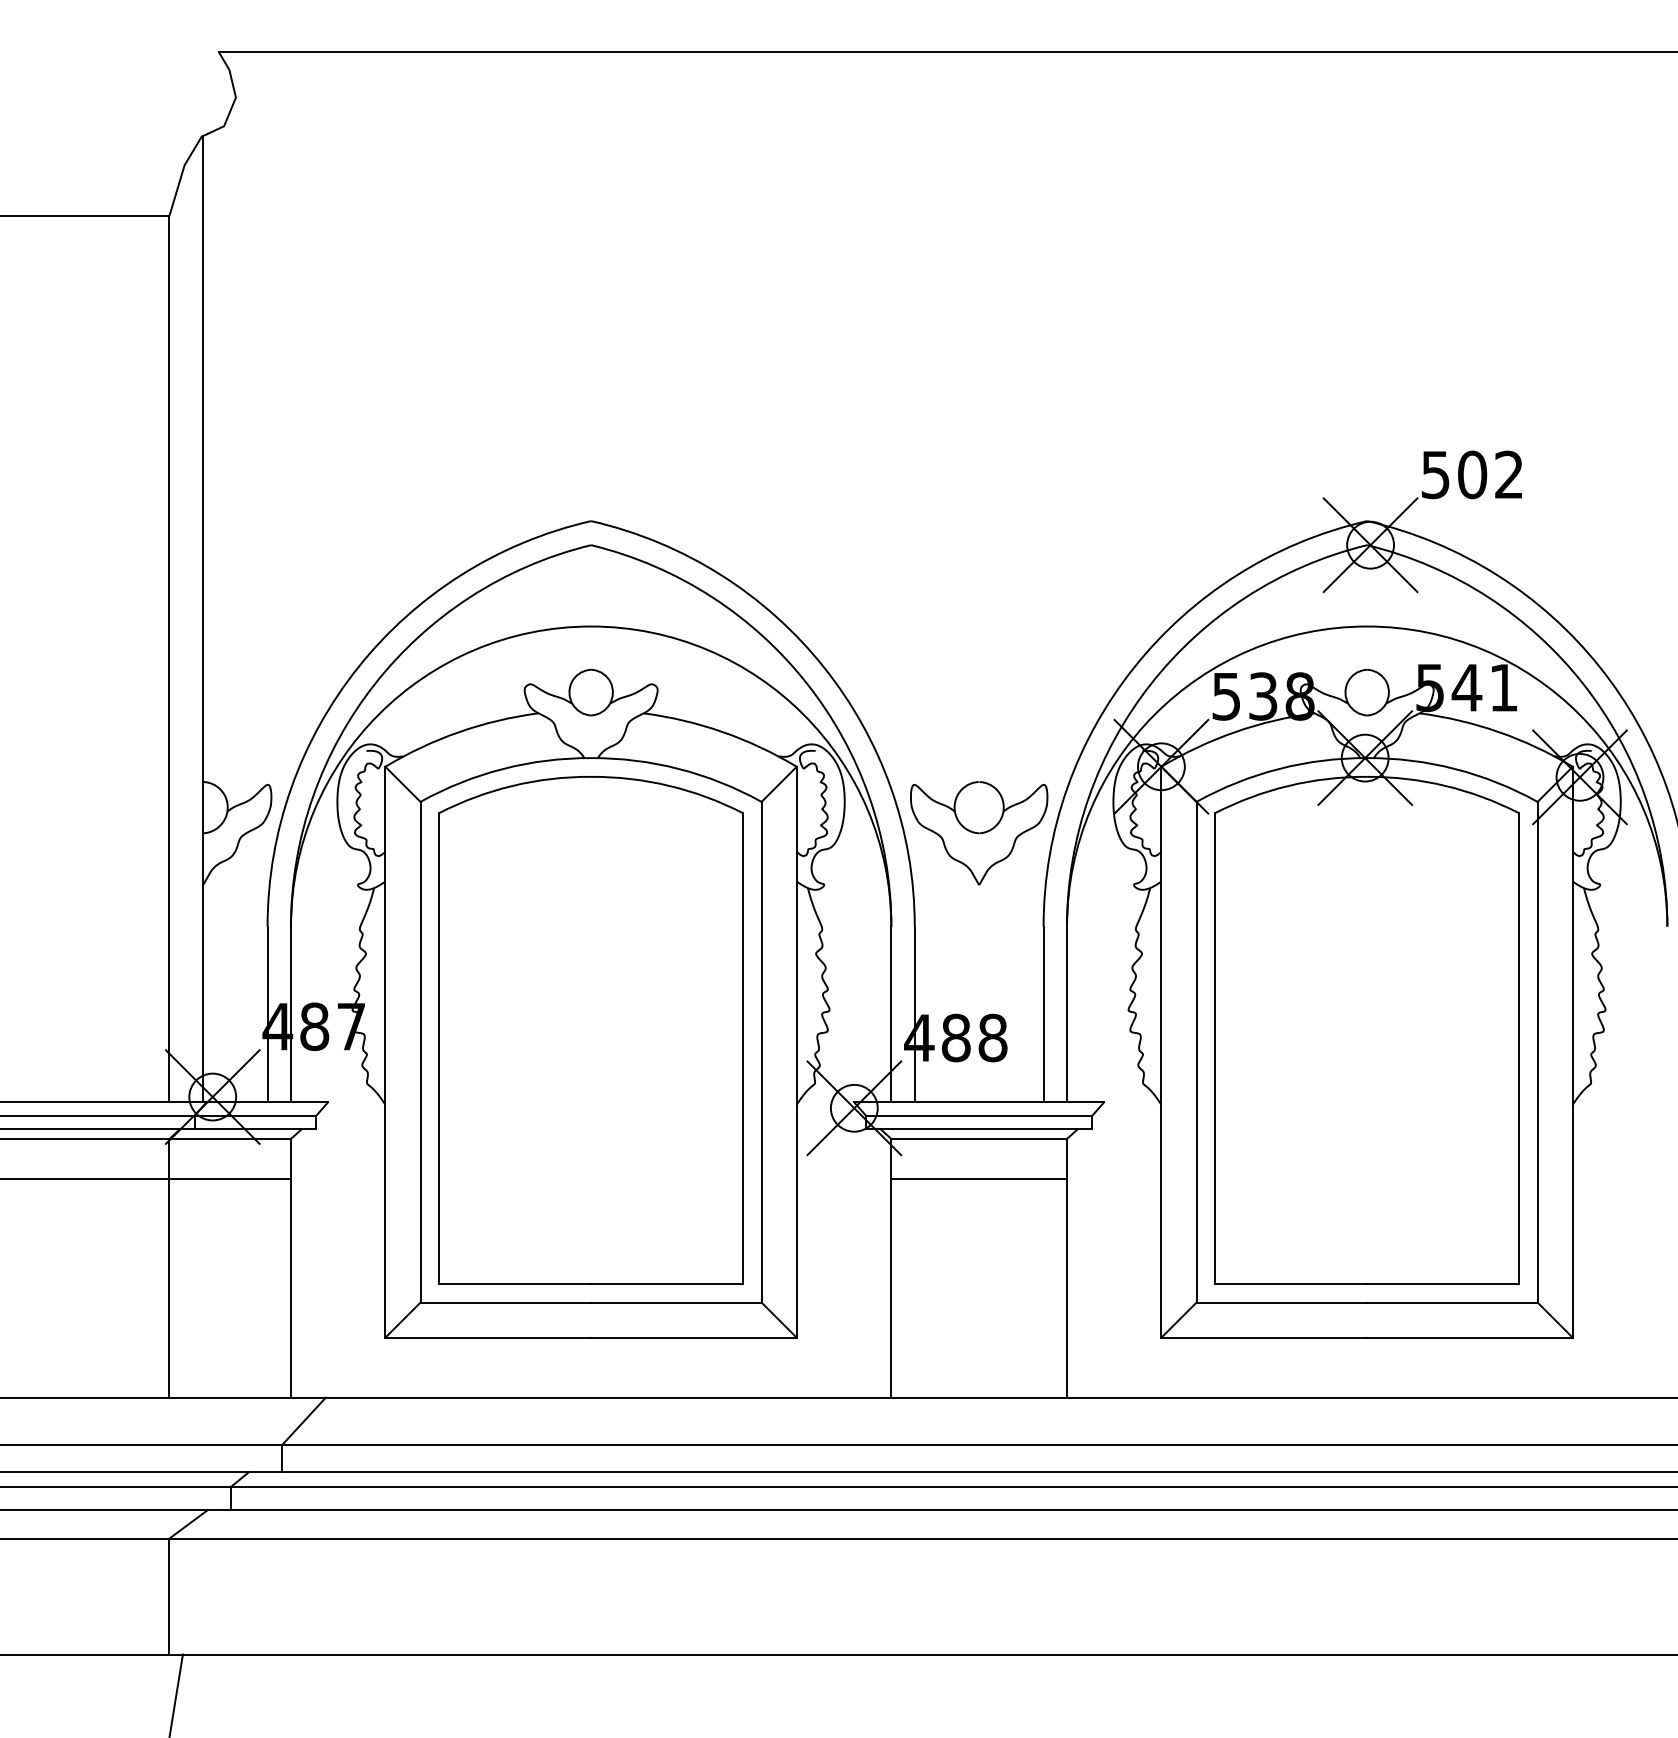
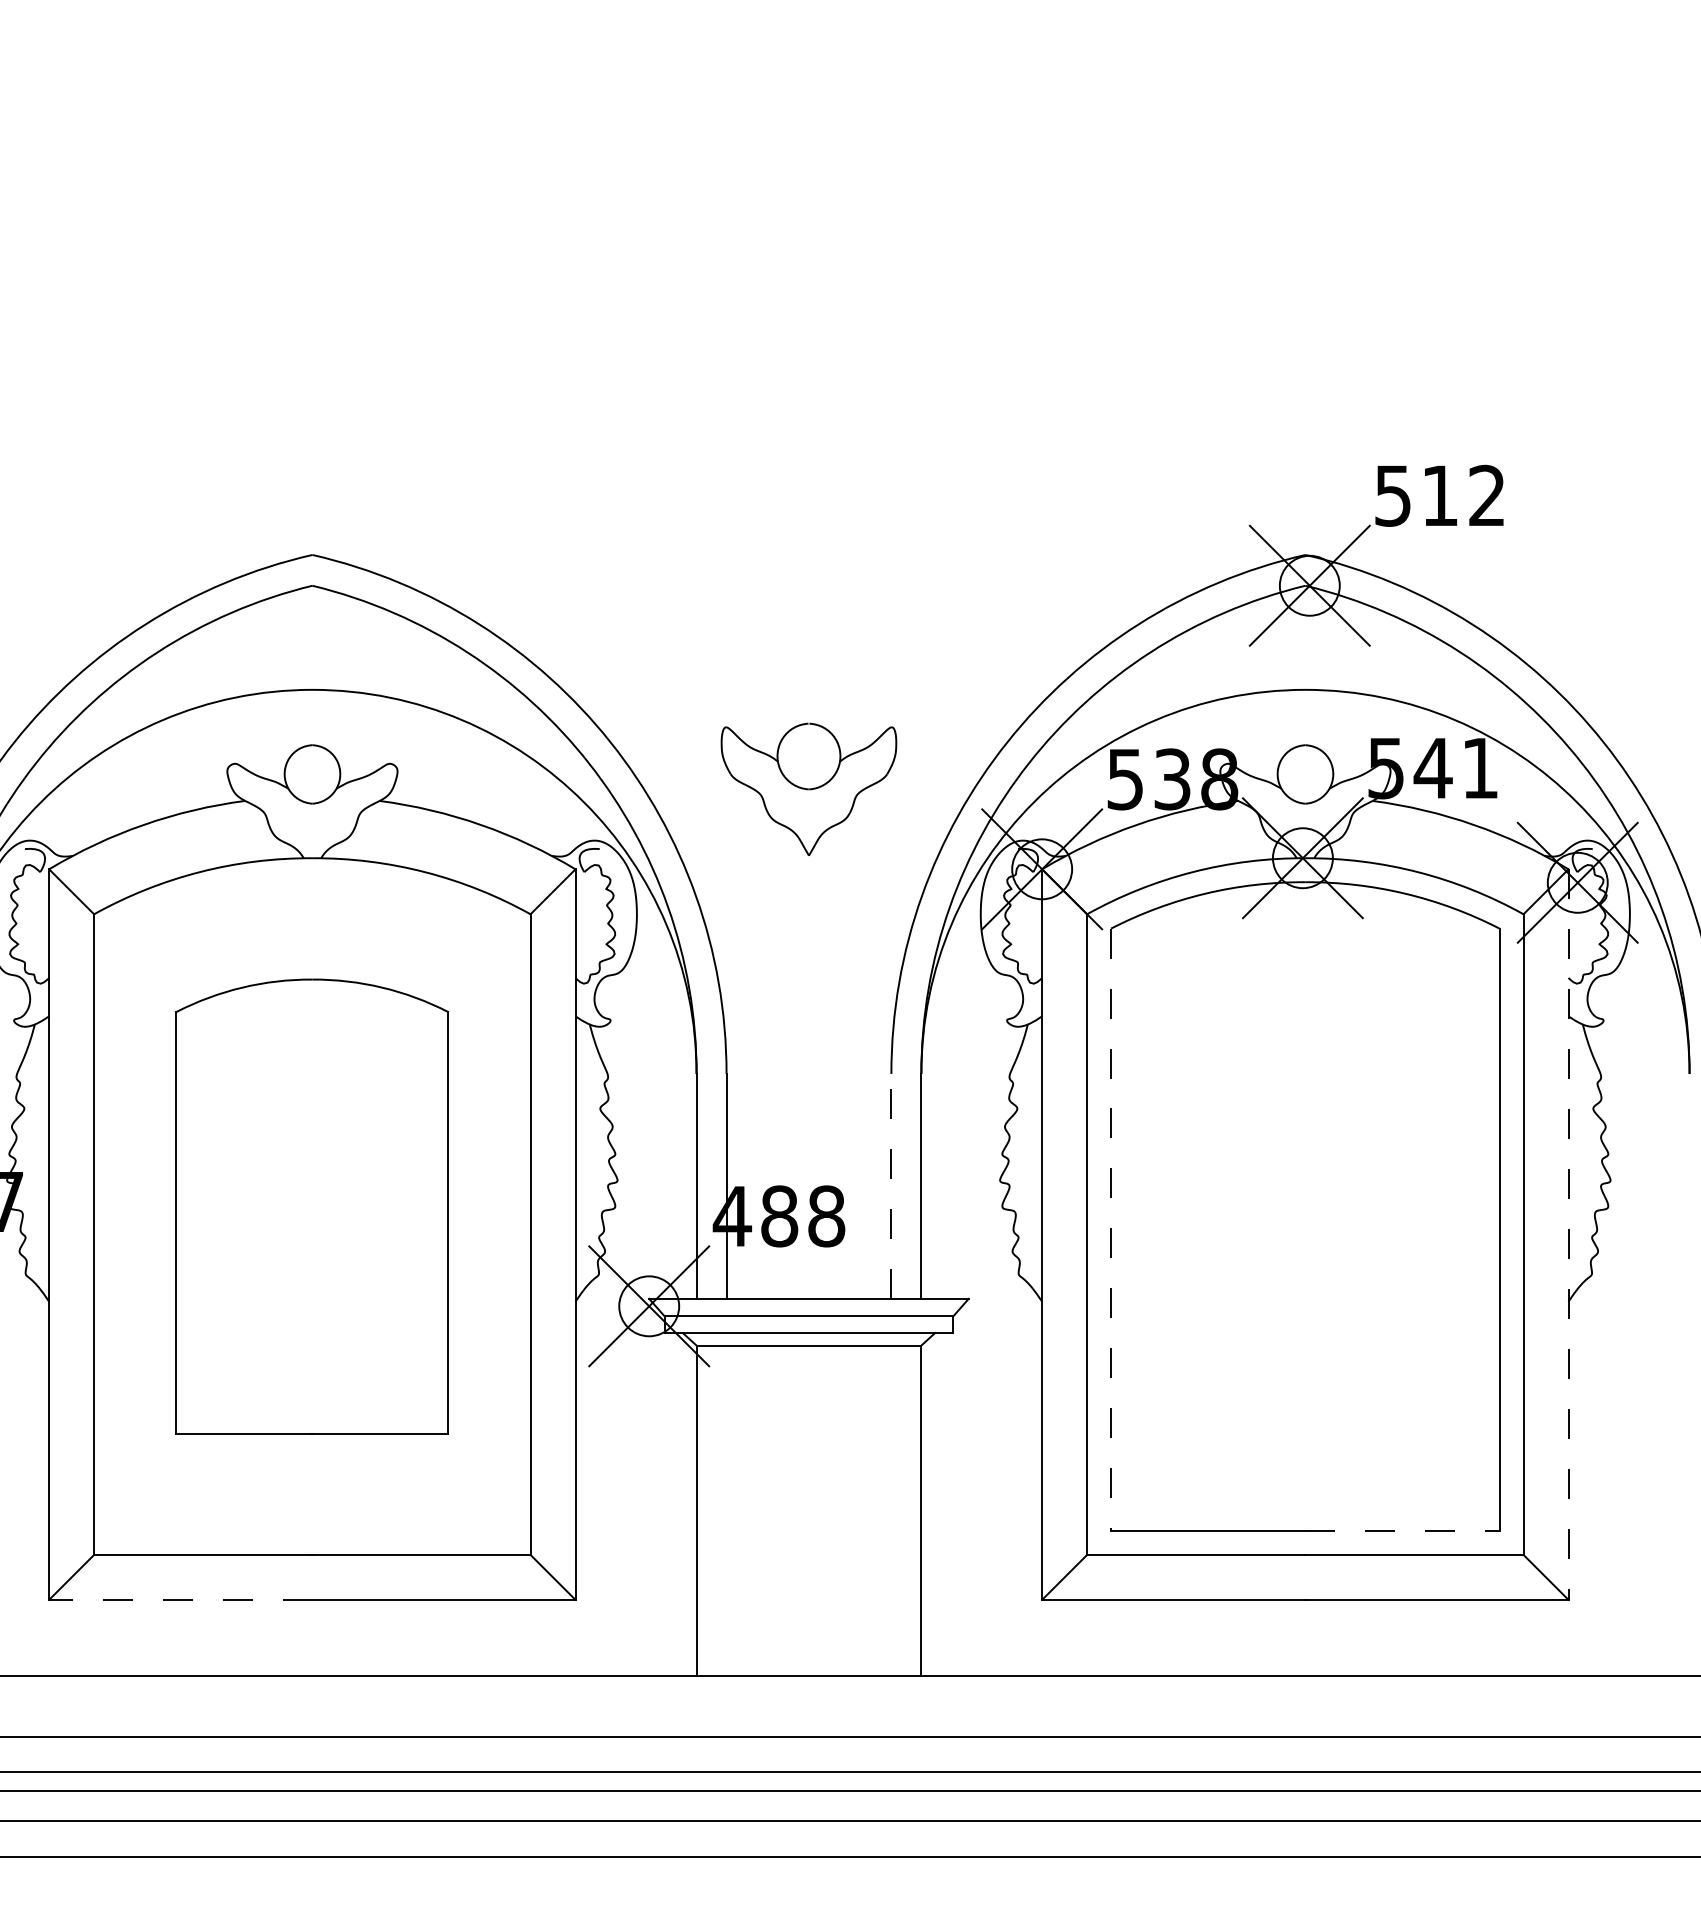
text: (1472, 474) -> (1440, 495), 502 -> 512
part: (979, 833) -> (809, 789), moved
line: (1043, 1014) -> (891, 1186), solid -> dashed
part: (590, 1030) -> (311, 1206), size x0.7
line: (1215, 1048) -> (1111, 1229), solid -> dashed
line: (1572, 1052) -> (1568, 1234), solid -> dashed
line: (979, 1178) -> (809, 1396), removed
line: (1442, 1283) -> (1401, 1530), solid -> dashed
line: (488, 1337) -> (181, 1599), solid -> dashed

